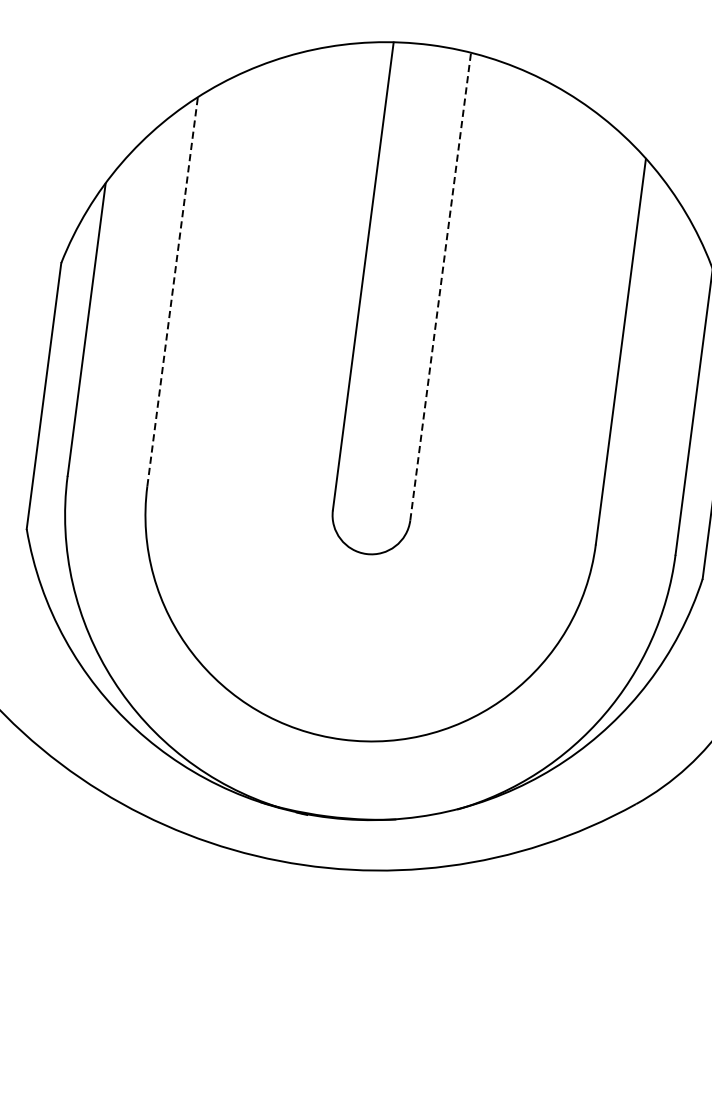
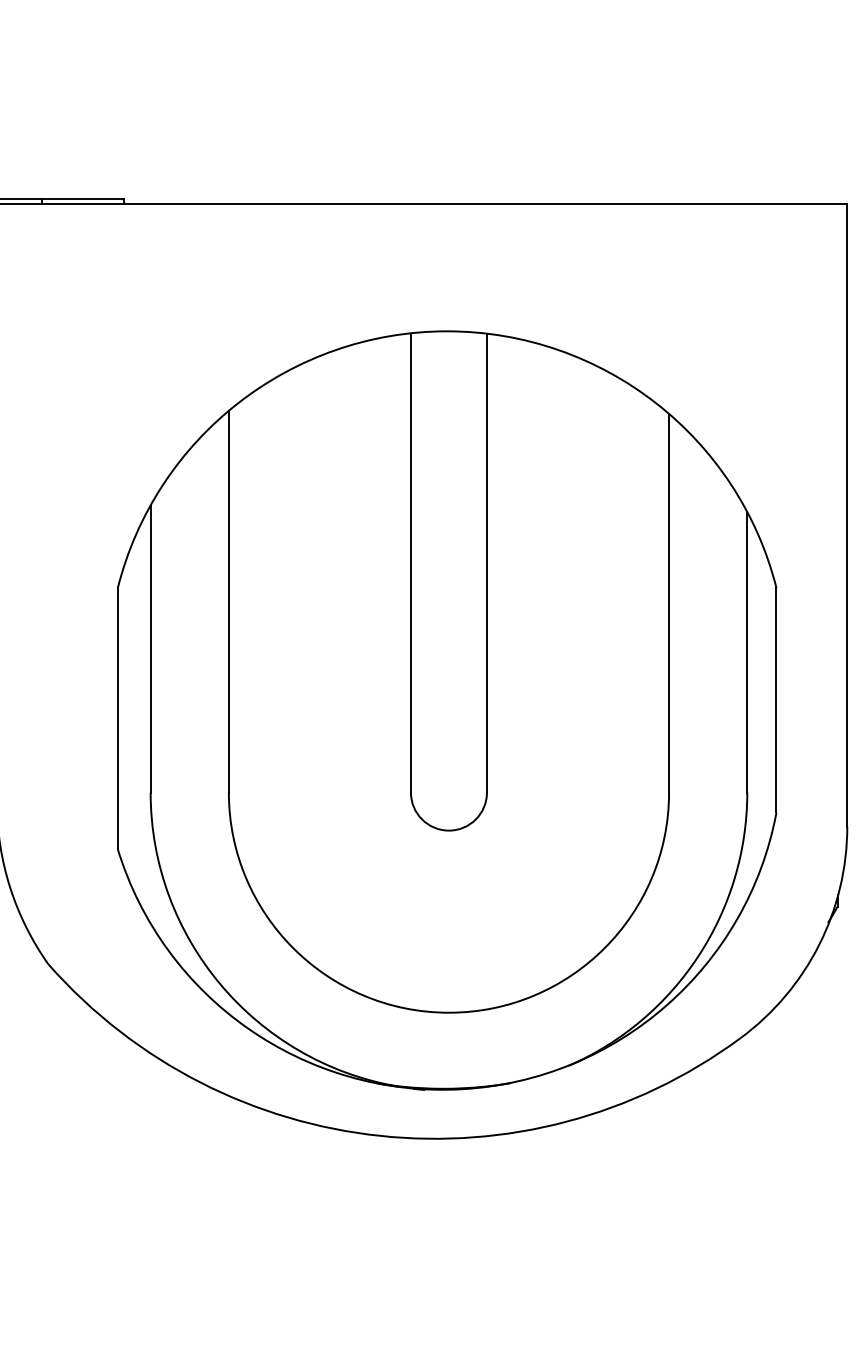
line: (440, 285) -> (486, 562), dashed -> solid
line: (172, 291) -> (228, 601), dashed -> solid

